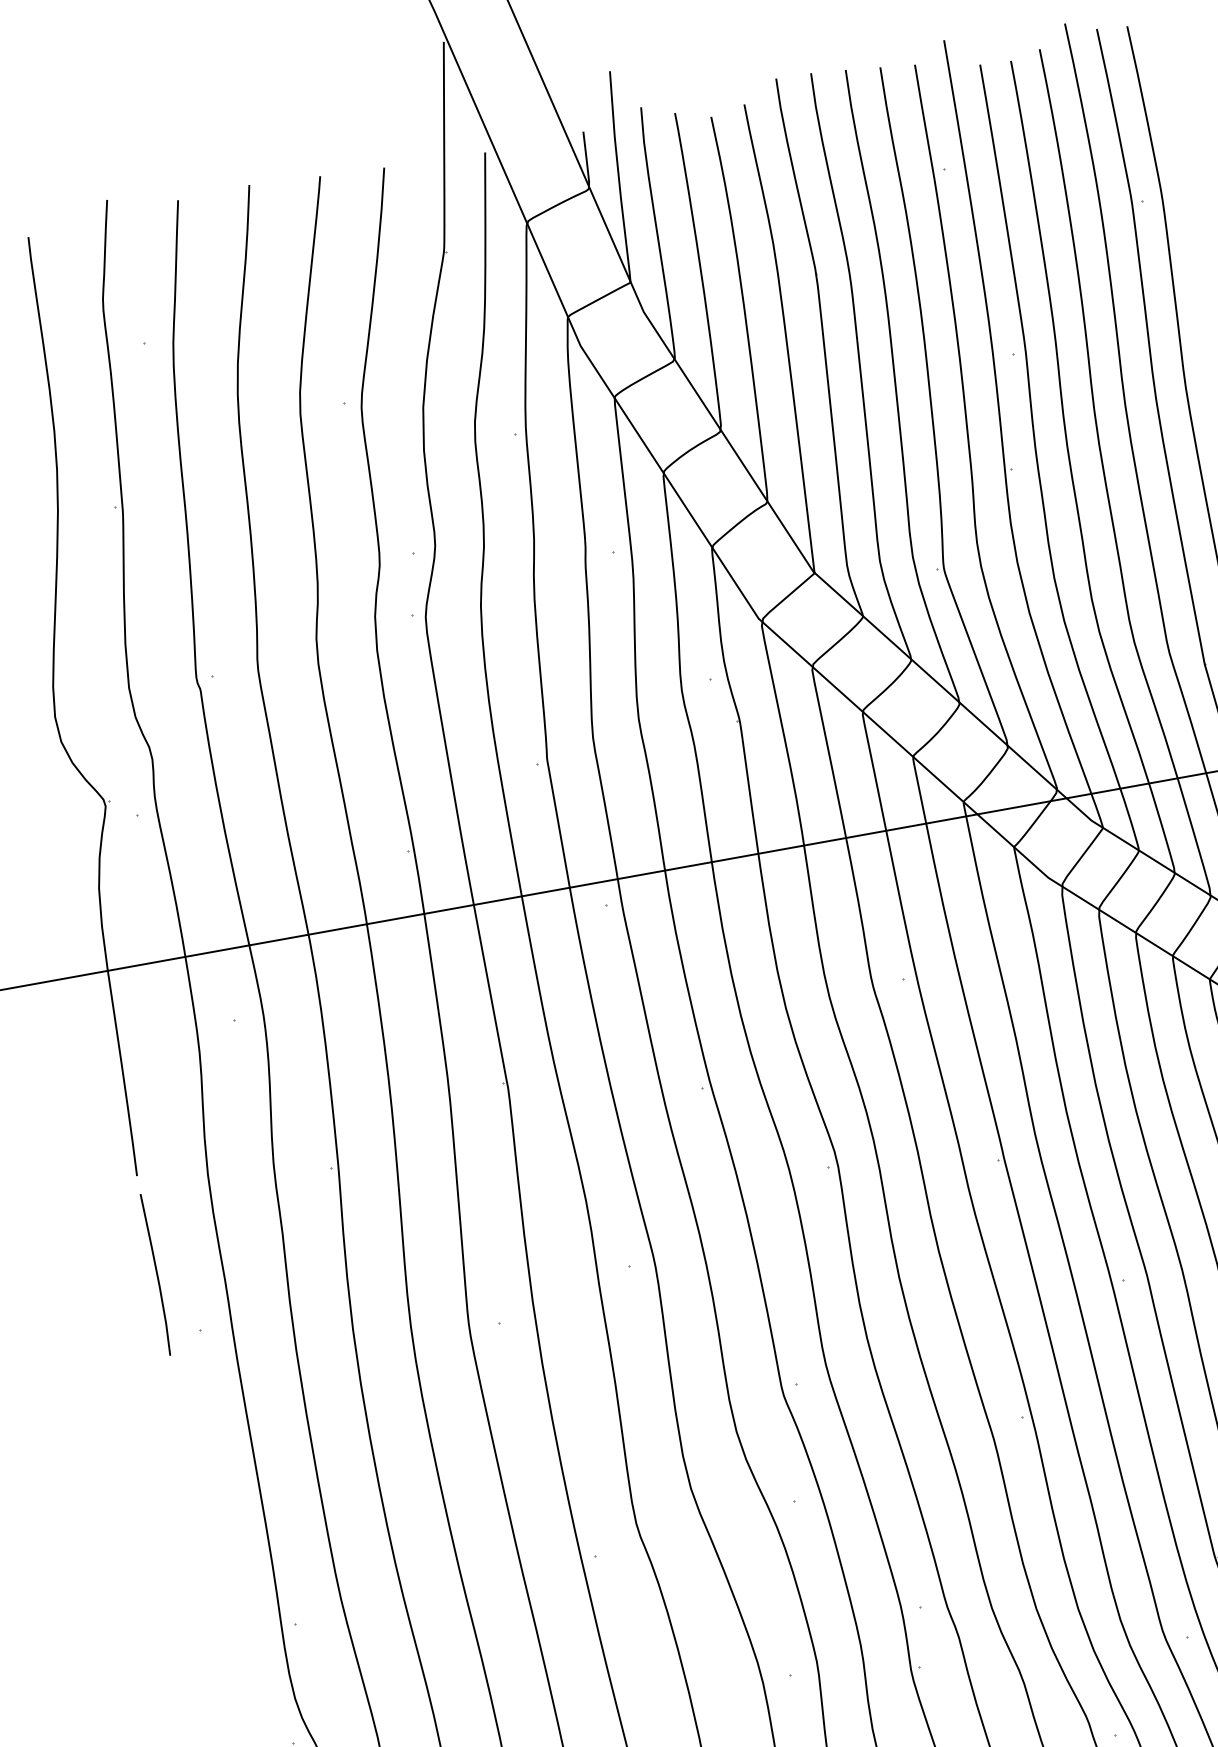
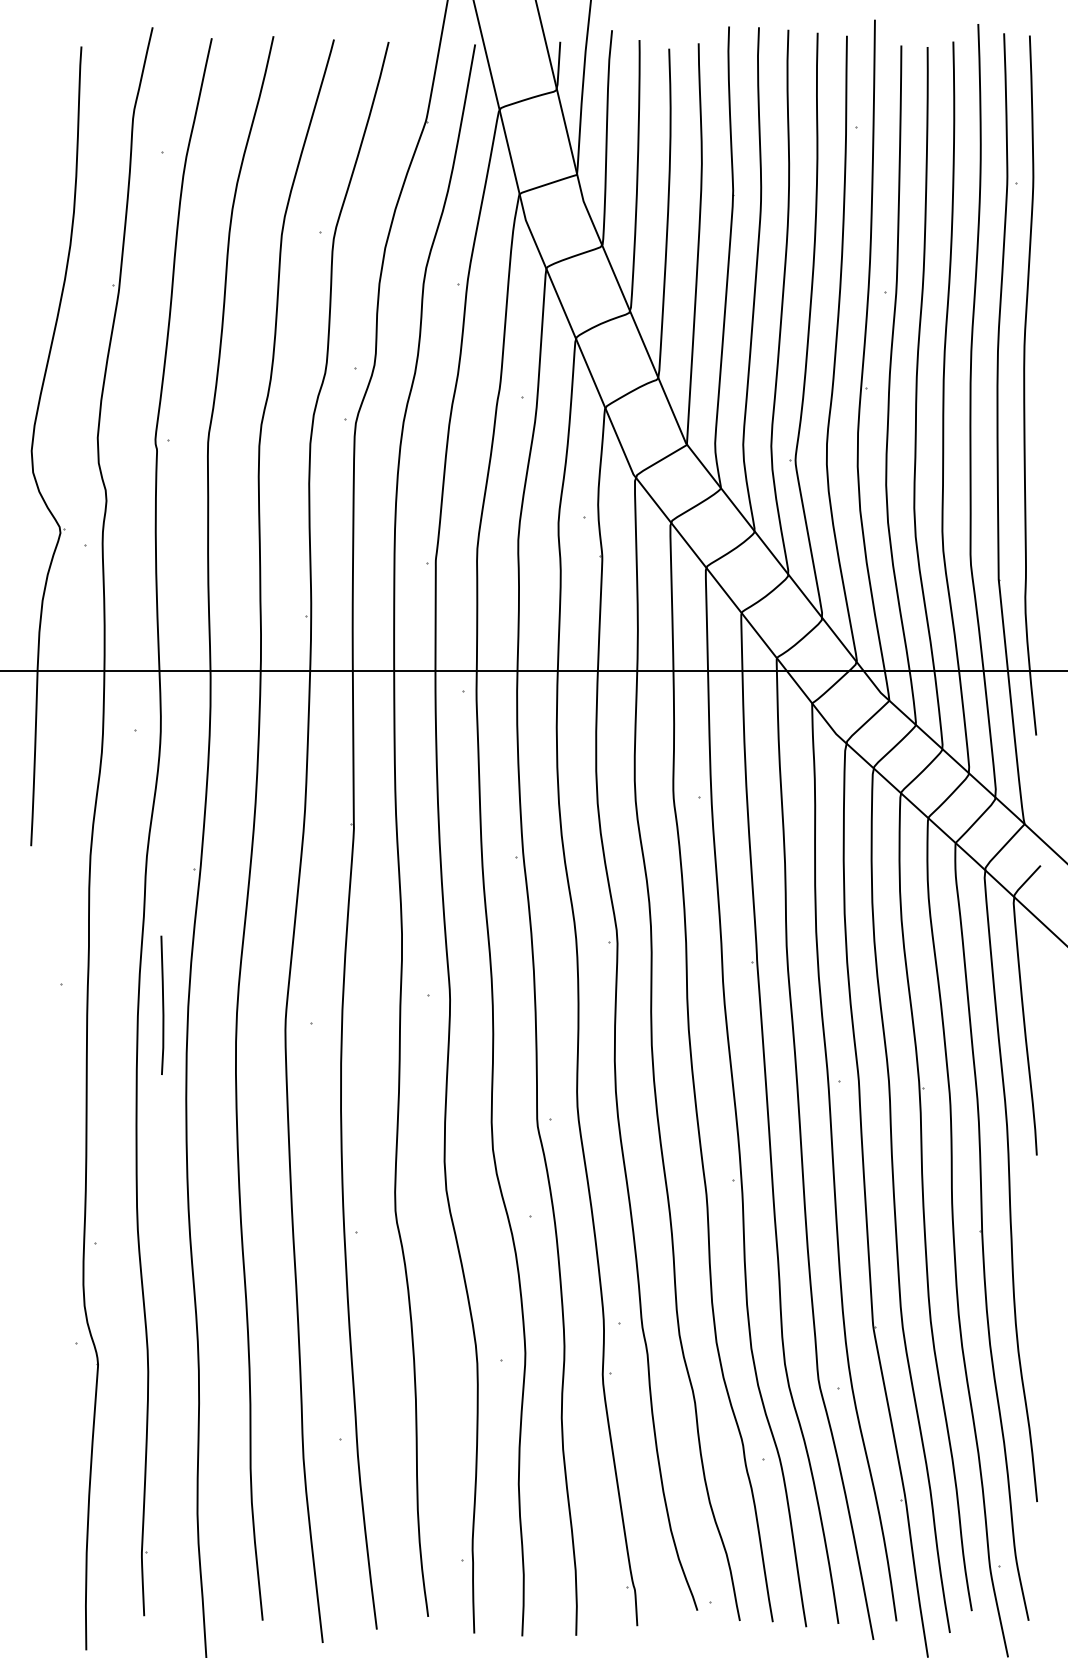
line: (156, 1273) -> (162, 1004), moved

